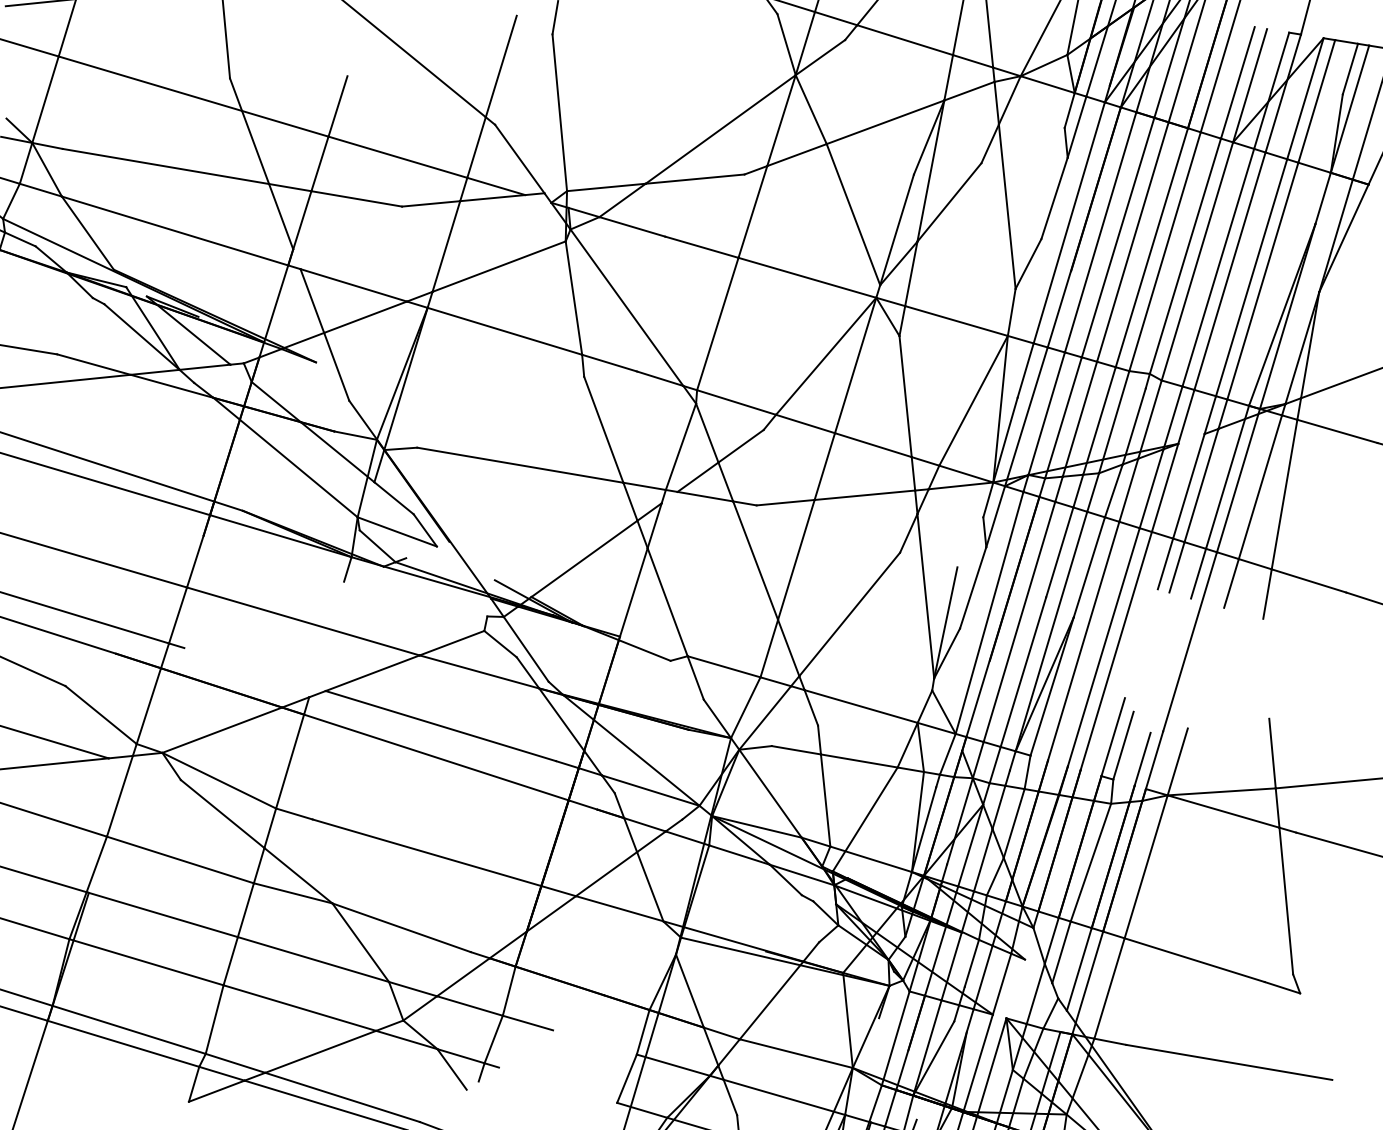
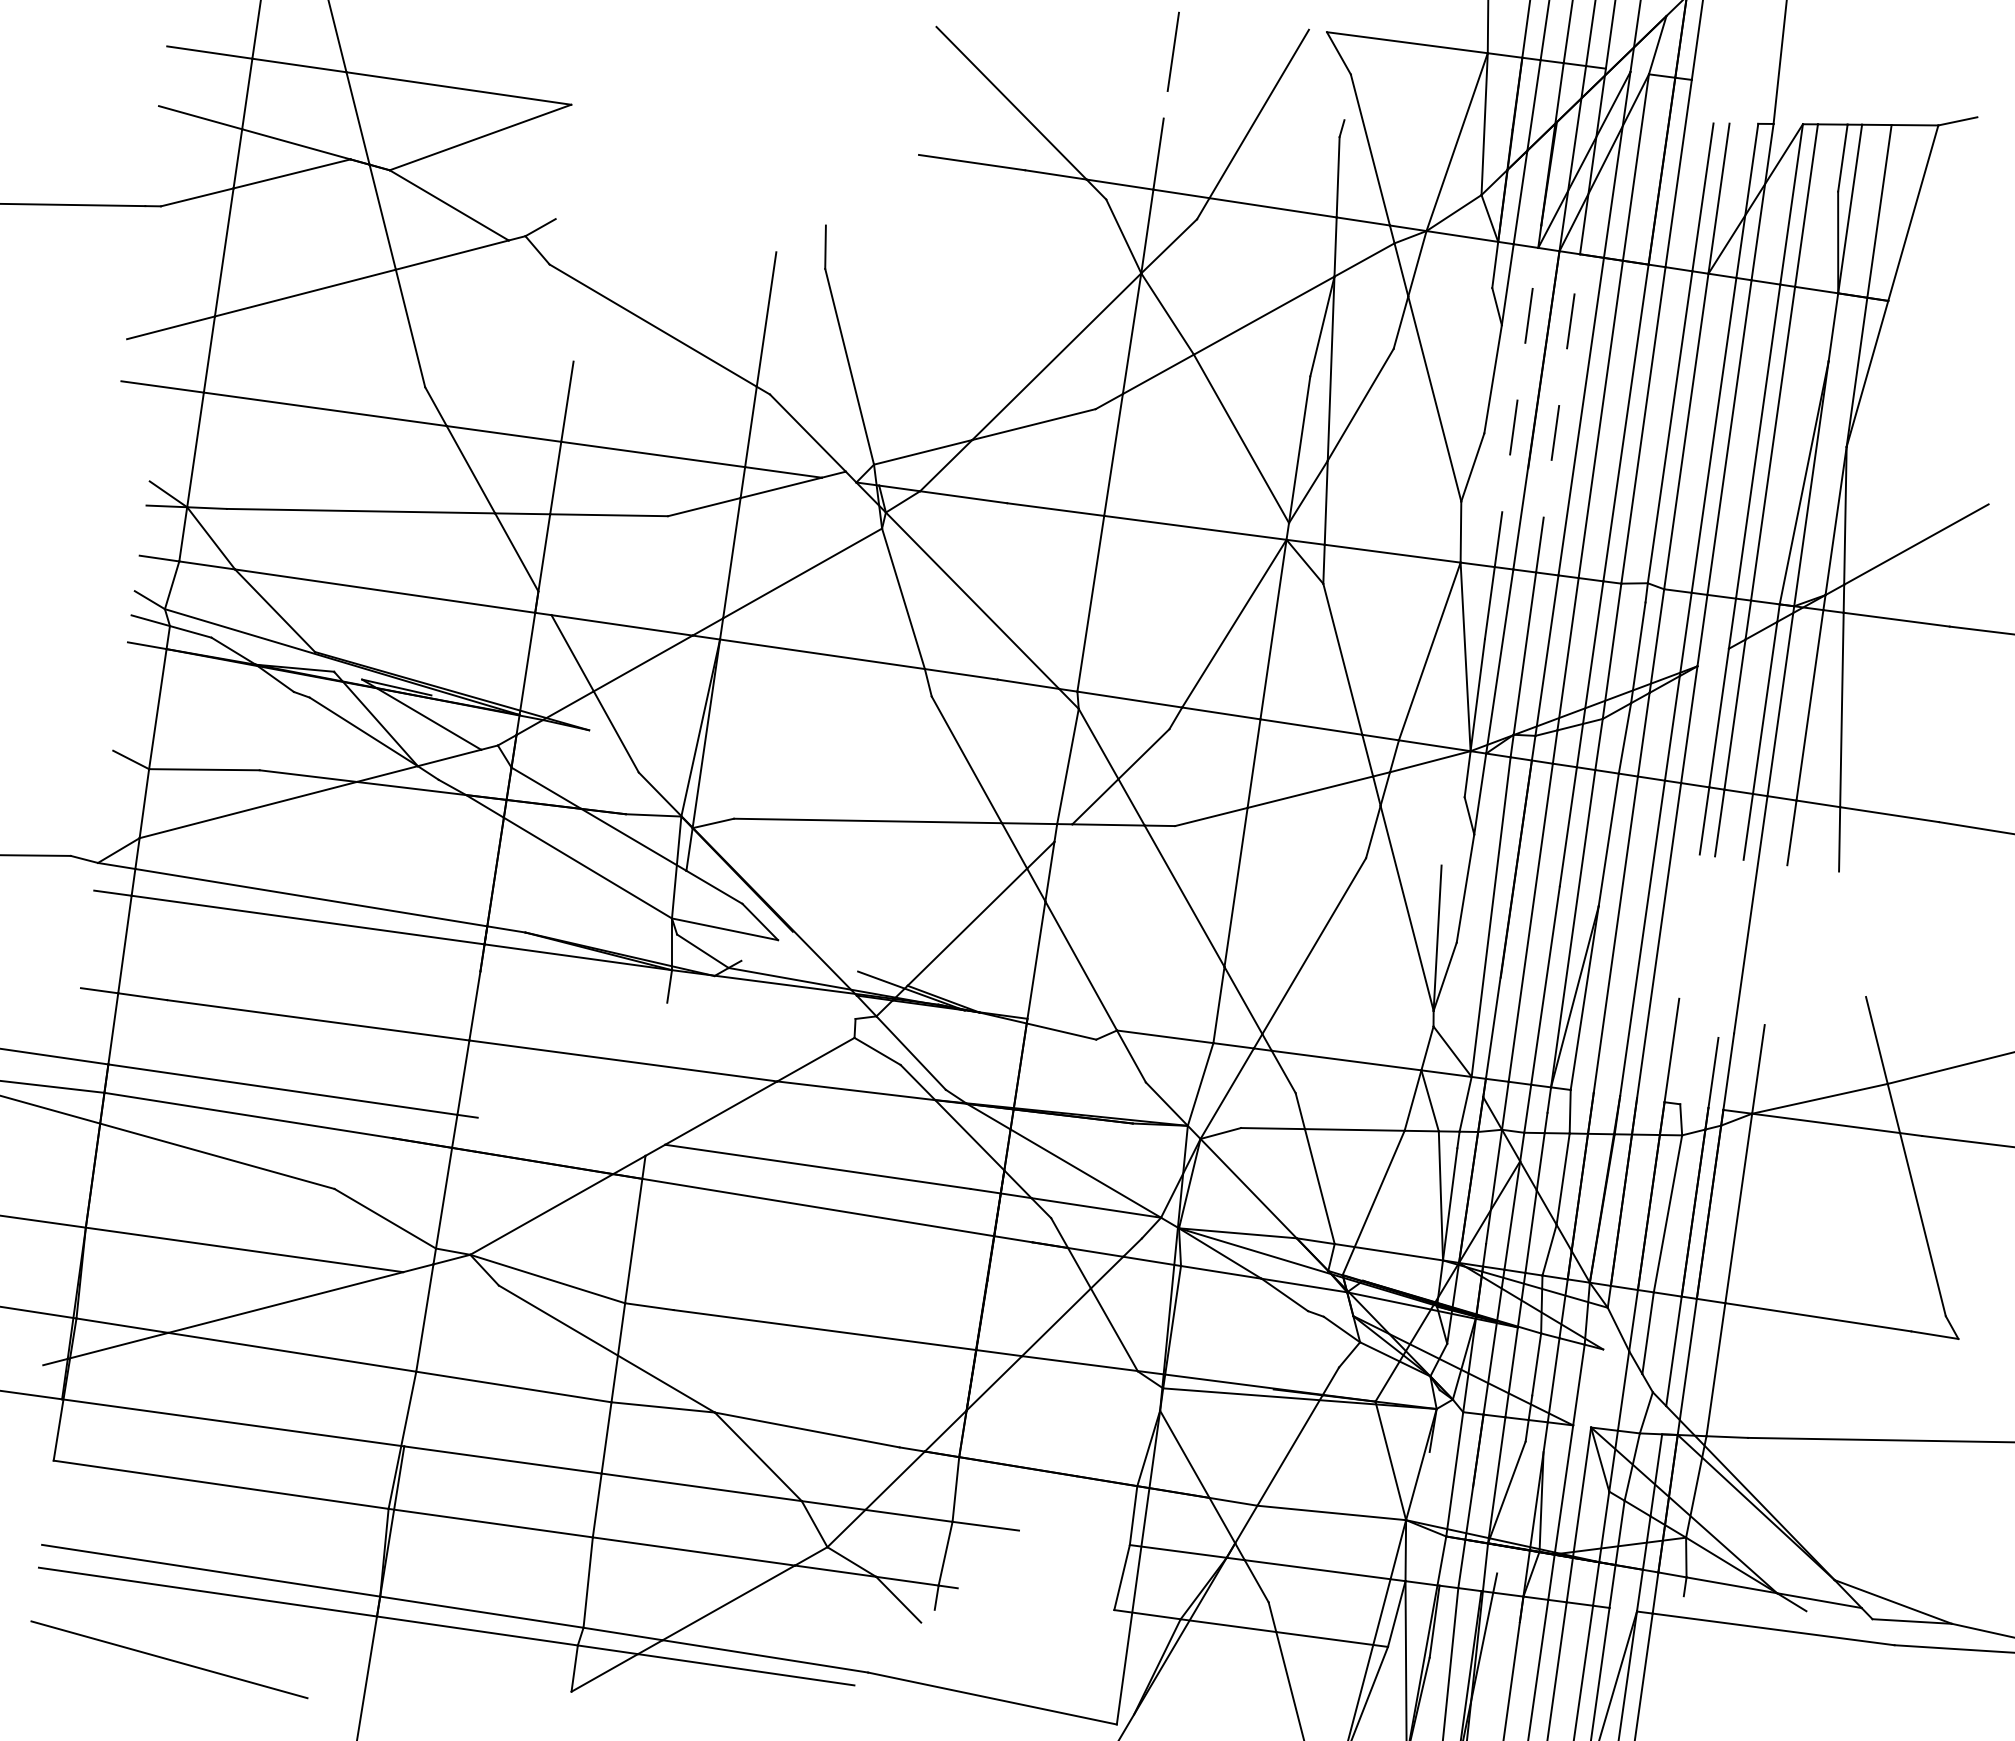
line: (1069, 222) -> (1516, 407), solid -> dashed
line: (1100, 232) -> (1558, 413), solid -> dashed
line: (1123, 745) -> (1686, 1059), removed

